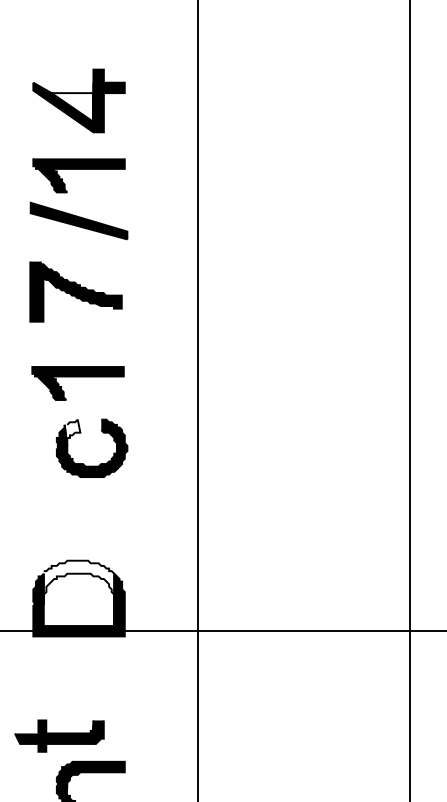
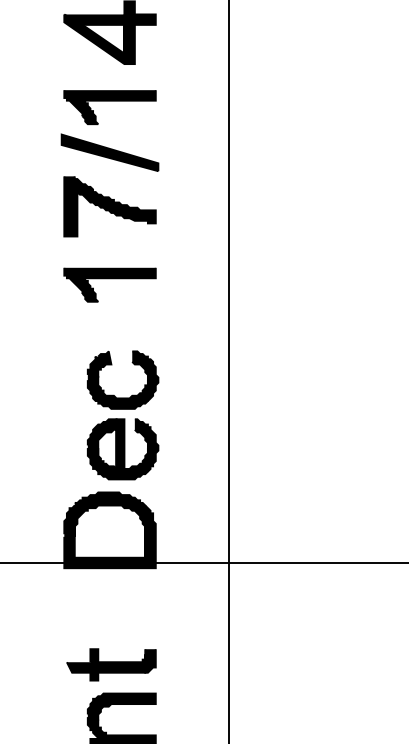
fill: (63, 101) -> (94, 33), added
part: (75, 291) -> (109, 206), moved
part: (77, 383) -> (109, 285), moved
fill: (72, 432) -> (103, 364), added
part: (92, 517) -> (123, 449), added
fill: (78, 593) -> (109, 525), added
part: (59, 735) -> (111, 664), moved

